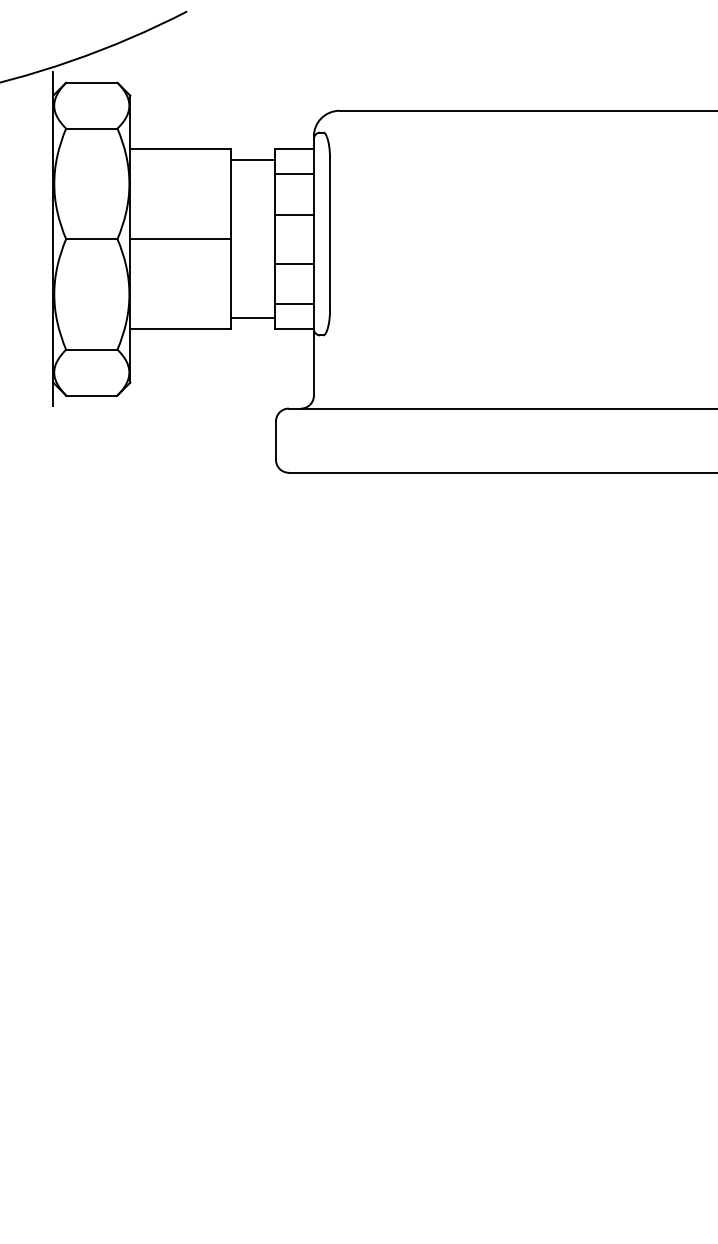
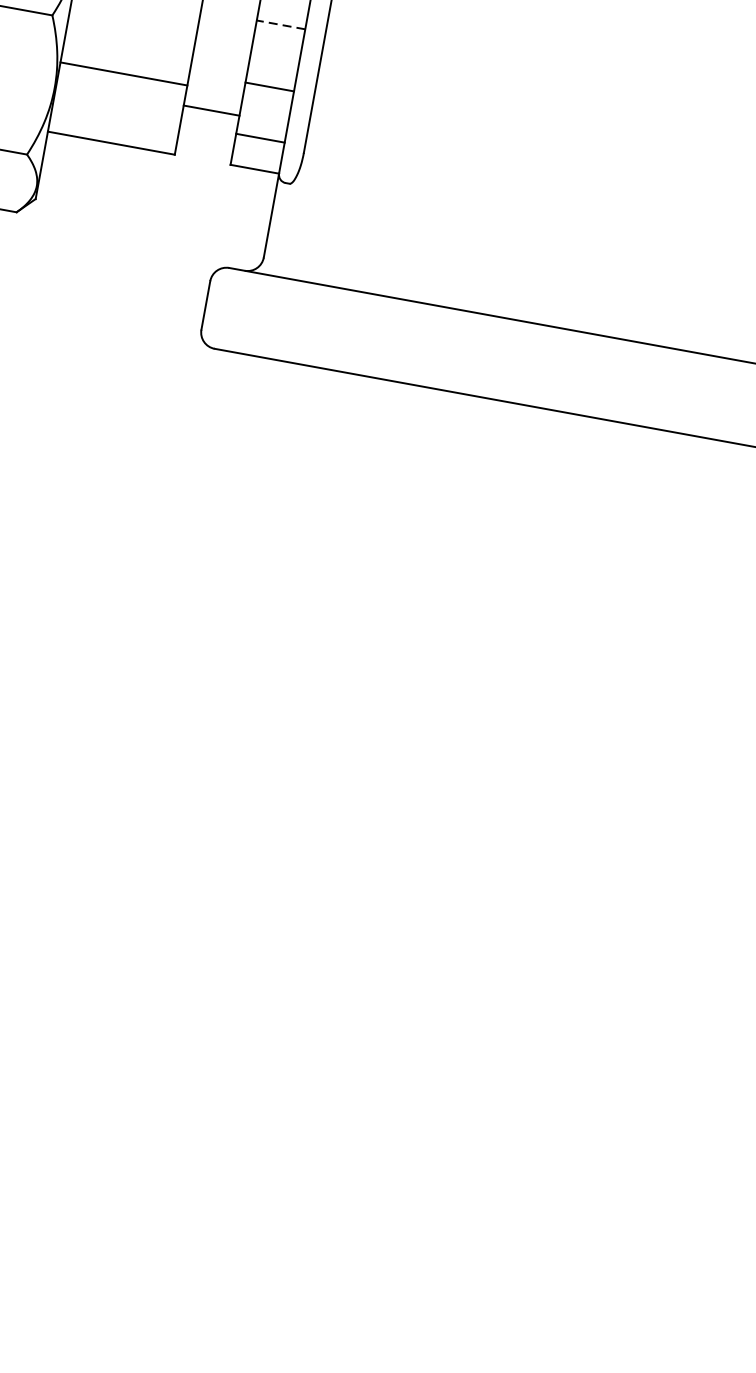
line: (294, 214) -> (280, 24), solid -> dashed
line: (180, 239) -> (123, 74), moved
line: (253, 318) -> (211, 111), moved

